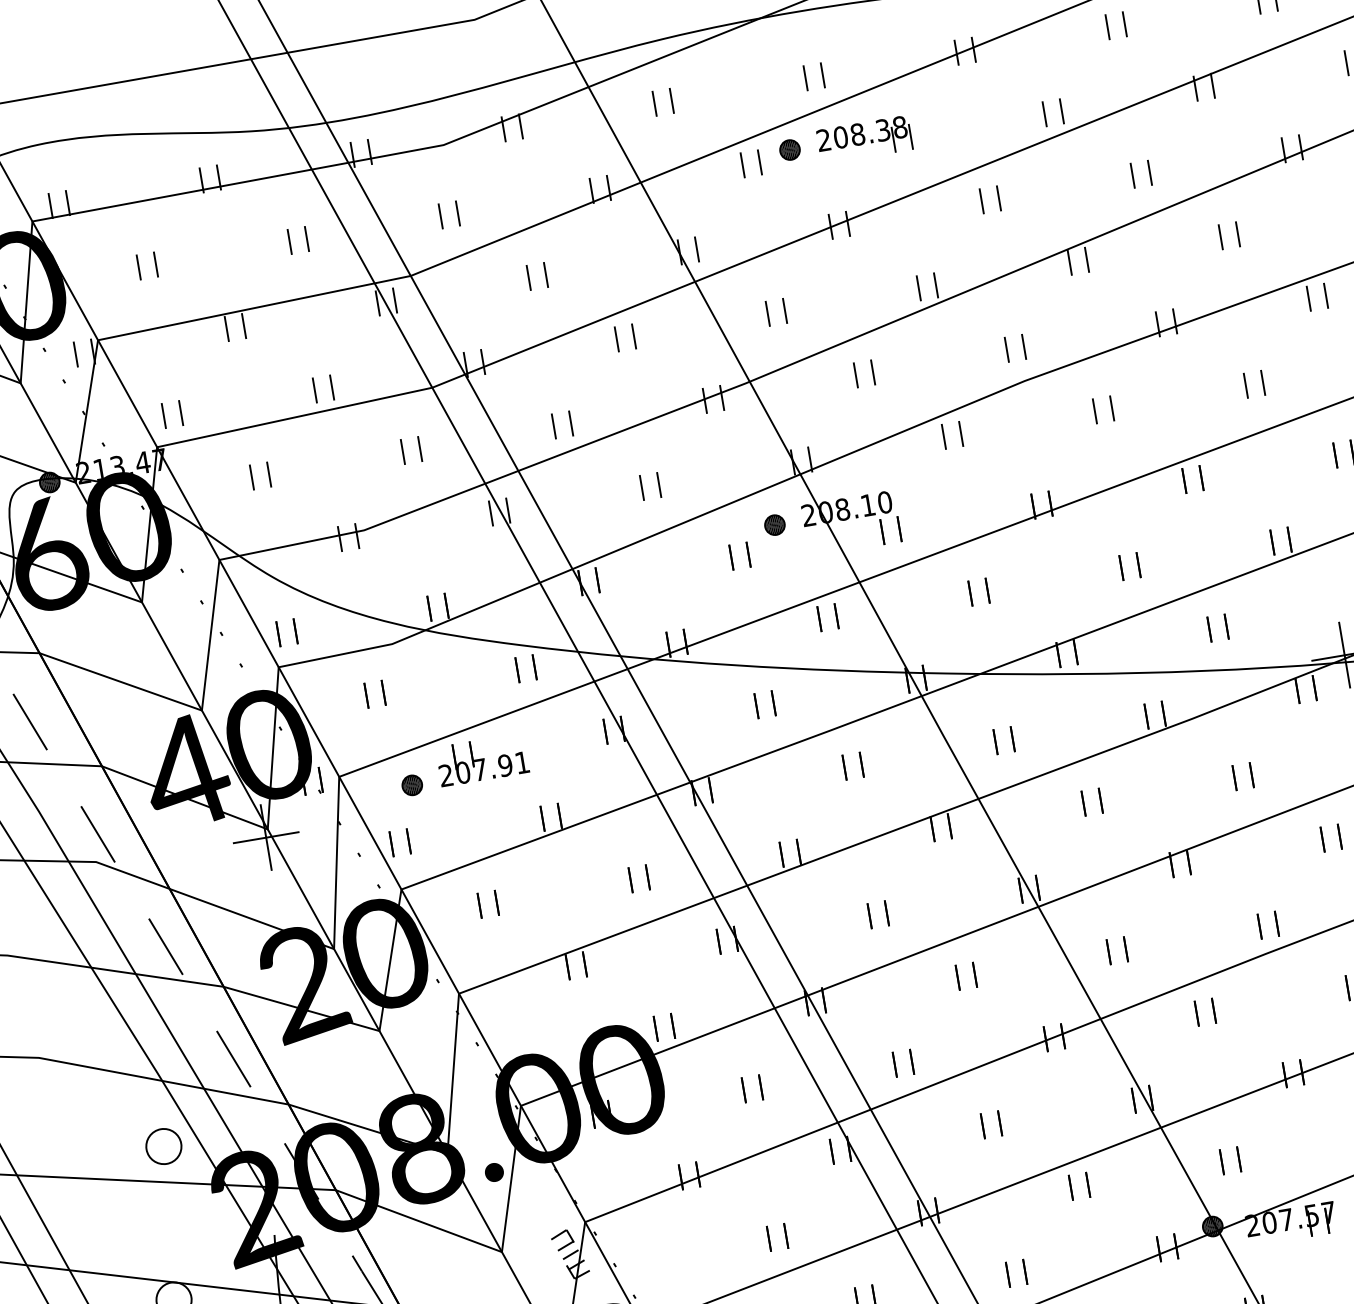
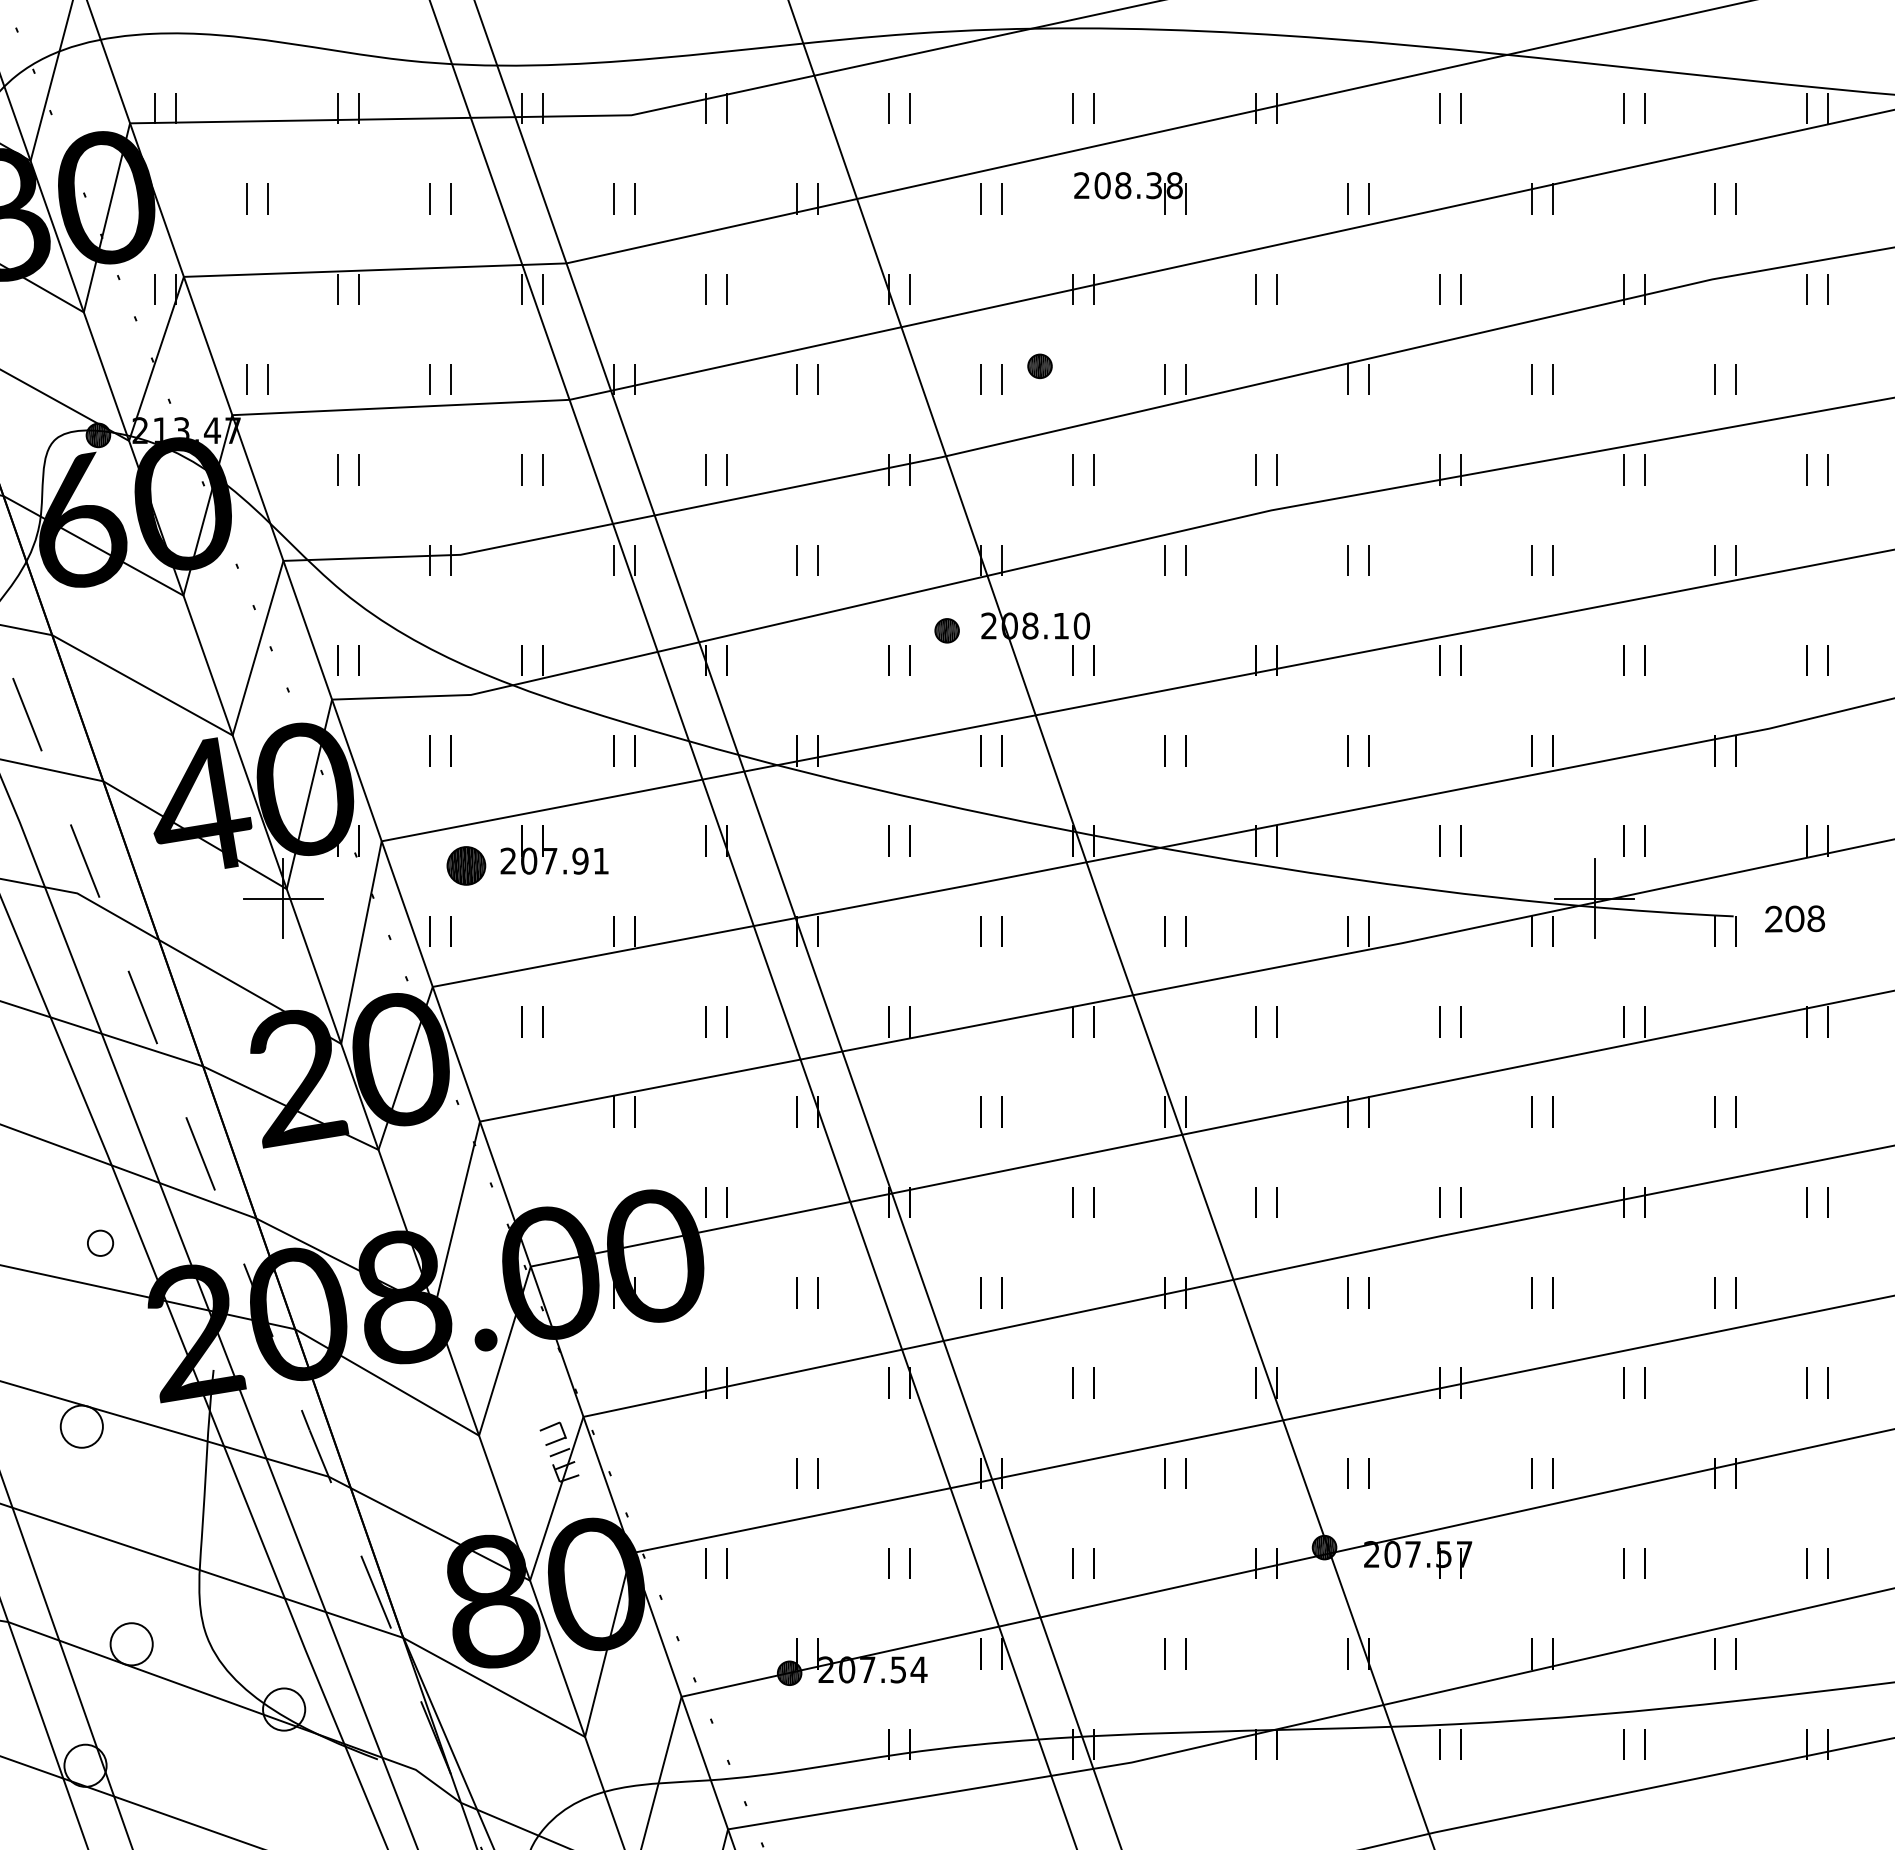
part: (789, 150) -> (1039, 366), moved
part: (412, 784) -> (466, 865), size x1.6
circle: (163, 1146) -> (100, 1243), size x0.6

